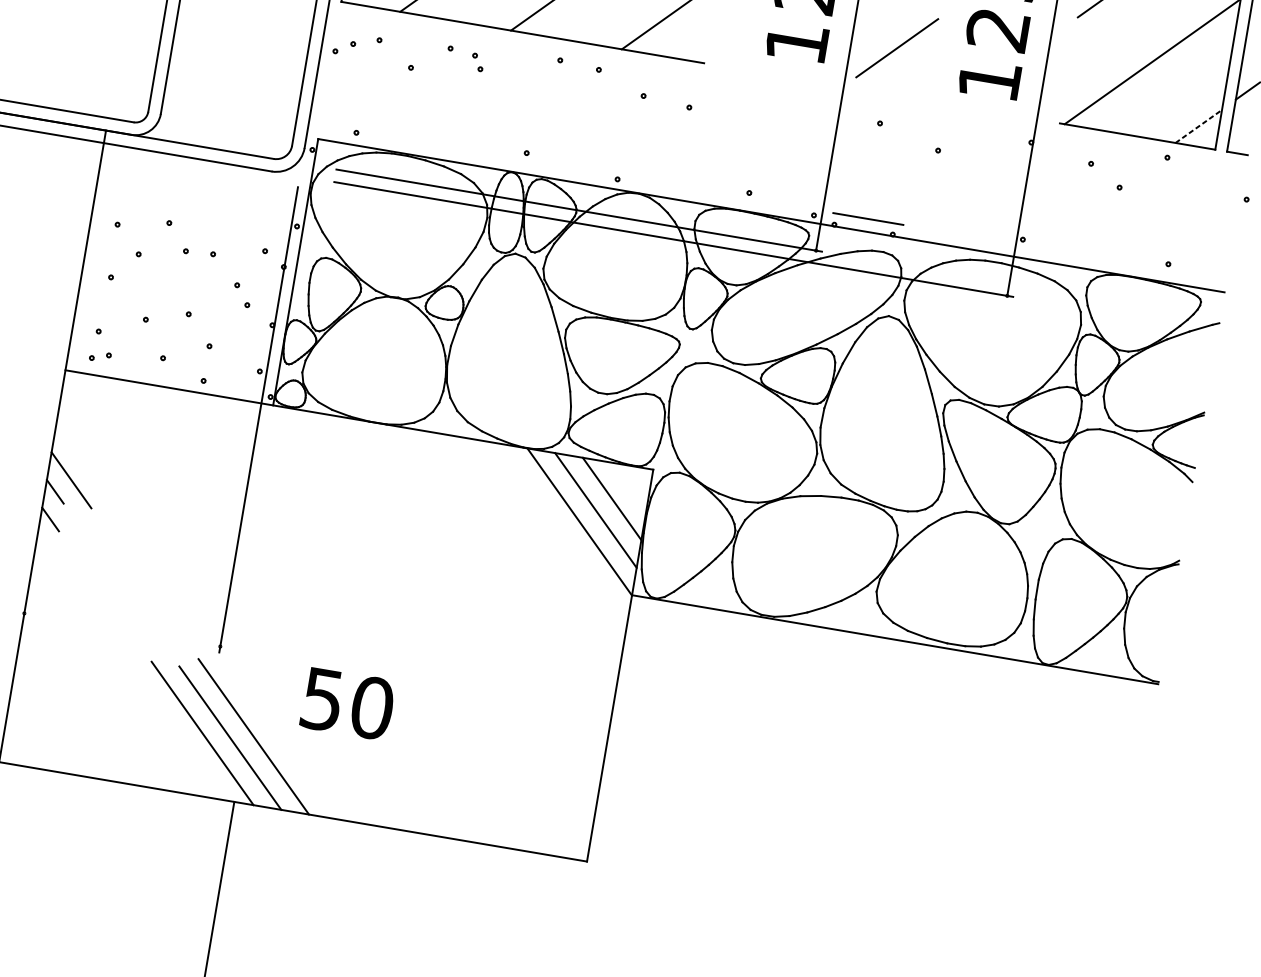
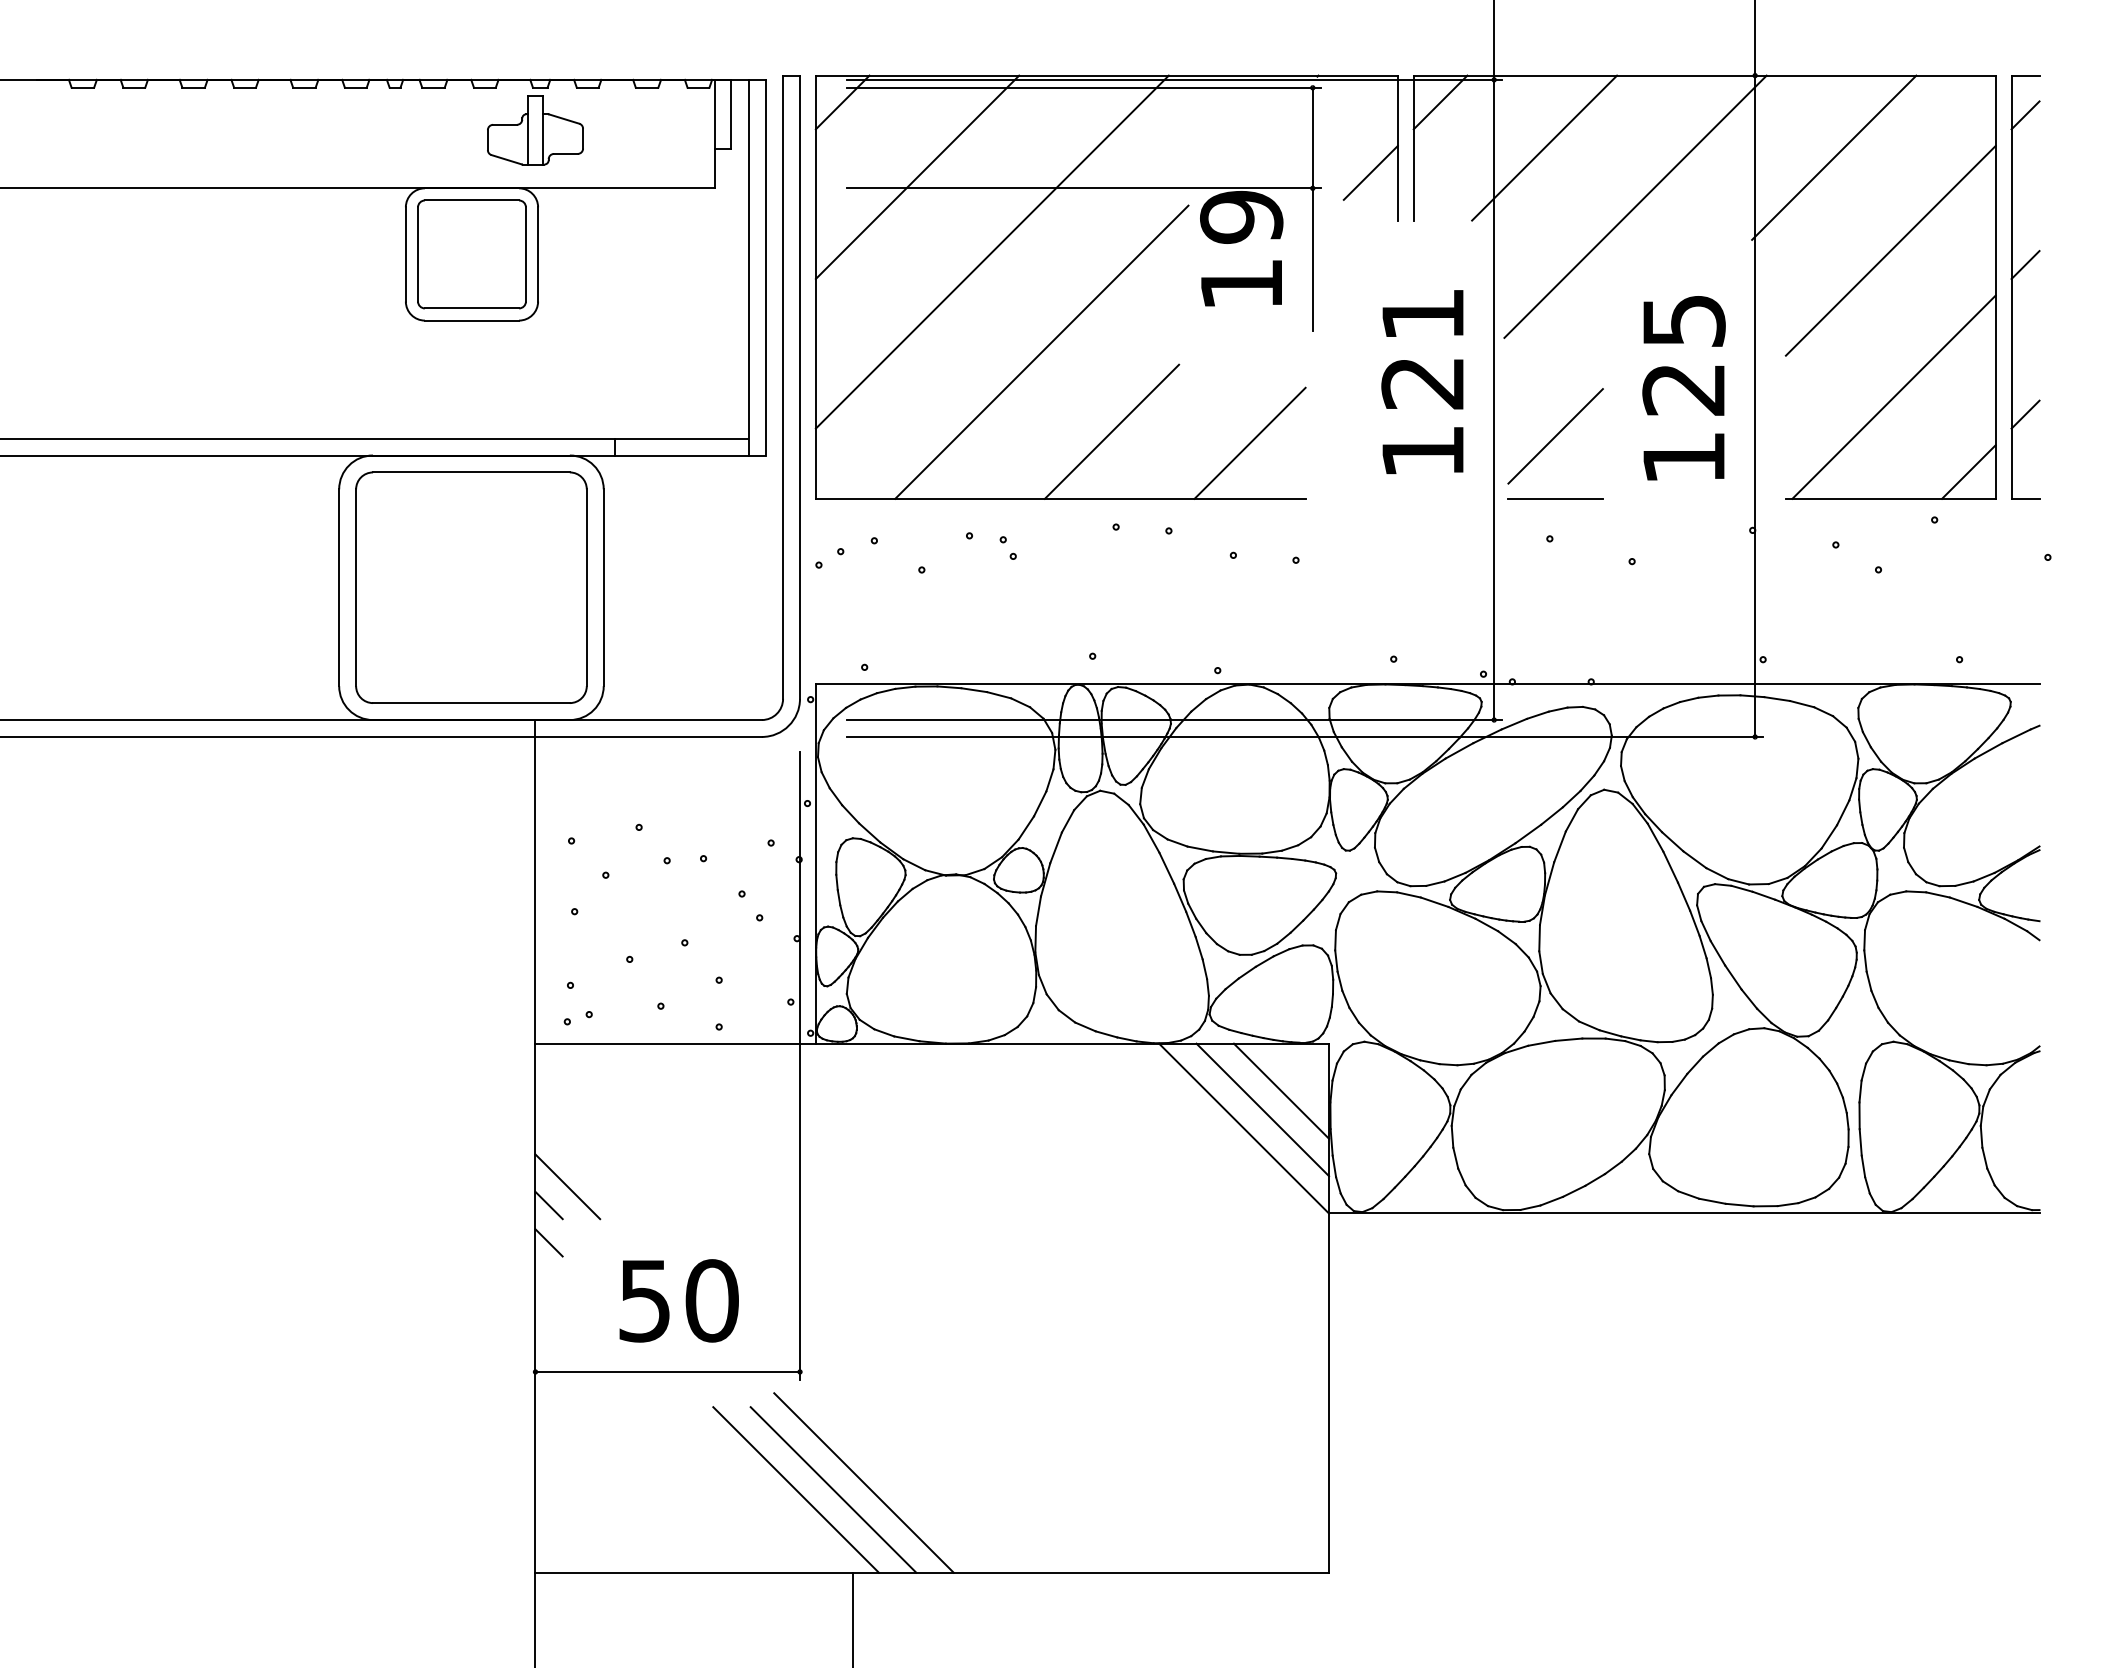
line: (1198, 126) -> (1968, 472), dashed -> solid
line: (868, 218) -> (1555, 498), moved
line: (122, 629) -> (667, 1371), added
text: (347, 703) -> (678, 1300), moved

